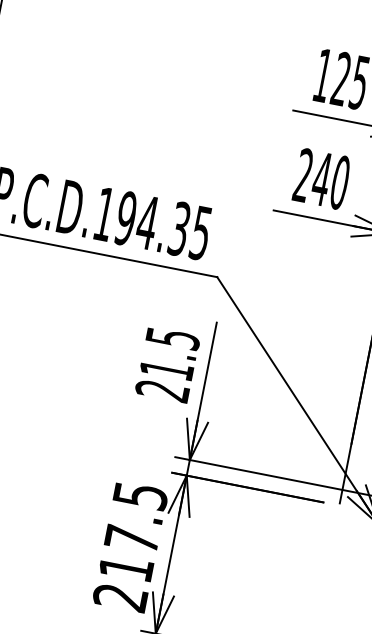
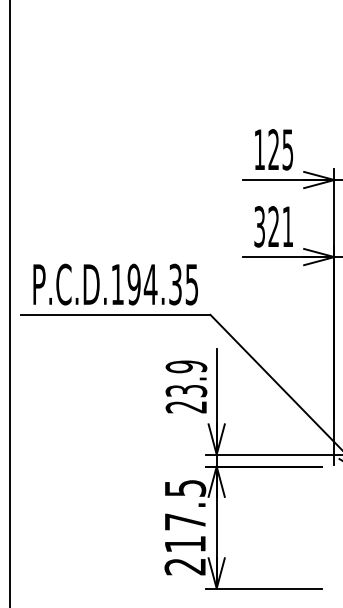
text: (321, 178) -> (273, 226), 240 -> 321
text: (170, 353) -> (186, 378), 21.5 -> 23.9

